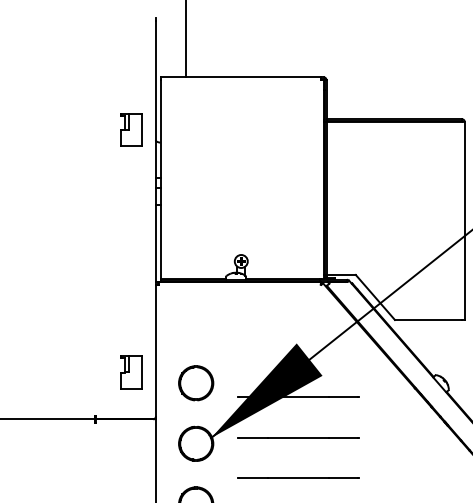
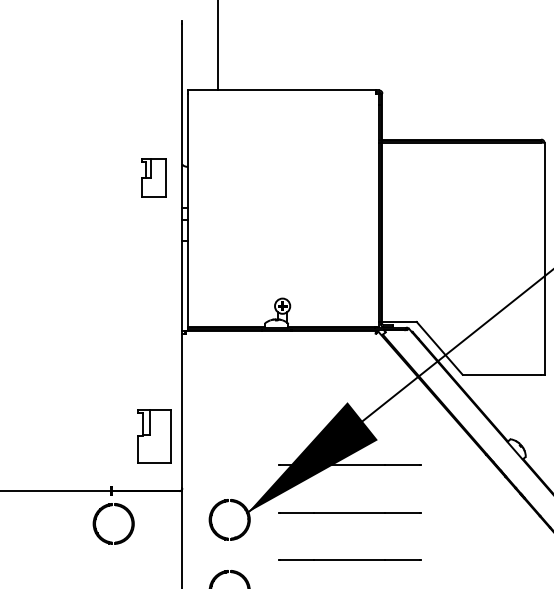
part: (131, 129) -> (153, 177), moved
part: (131, 371) -> (153, 435), size x1.4
part: (185, 372) -> (101, 511), moved

